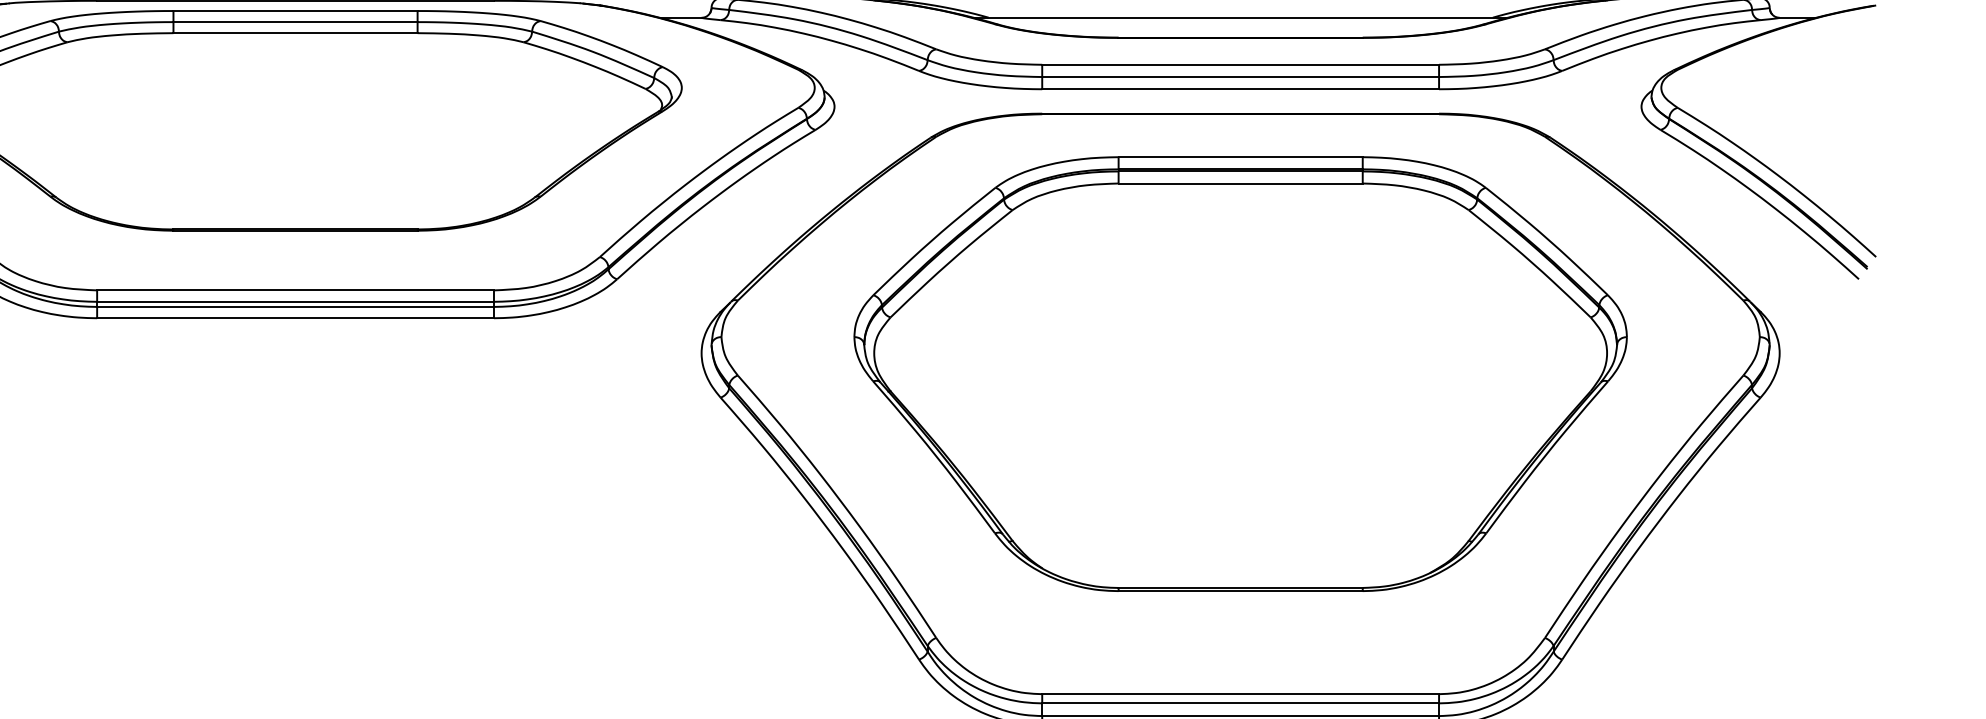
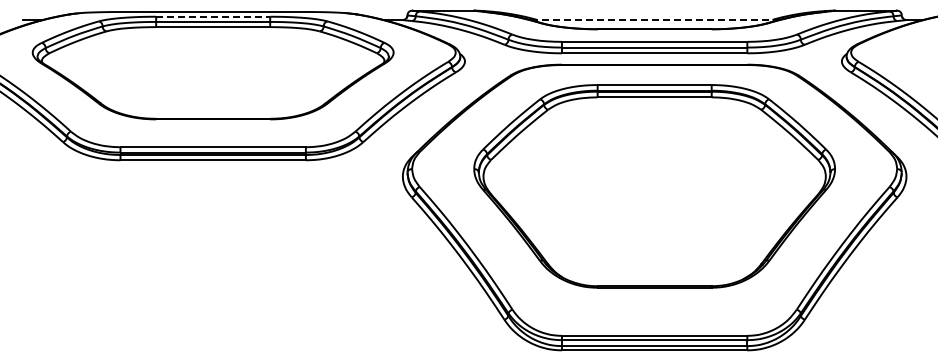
line: (296, 10) -> (213, 16), solid -> dashed
line: (1240, 16) -> (654, 19), solid -> dashed

